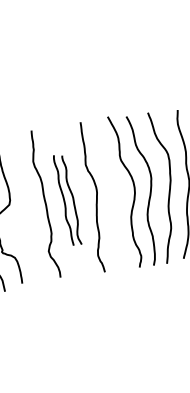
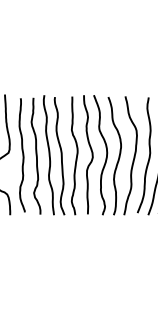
curve: (114, 192) -> (91, 154), added
part: (66, 200) -> (53, 155), size x1.67
curve: (27, 205) -> (22, 155), added

